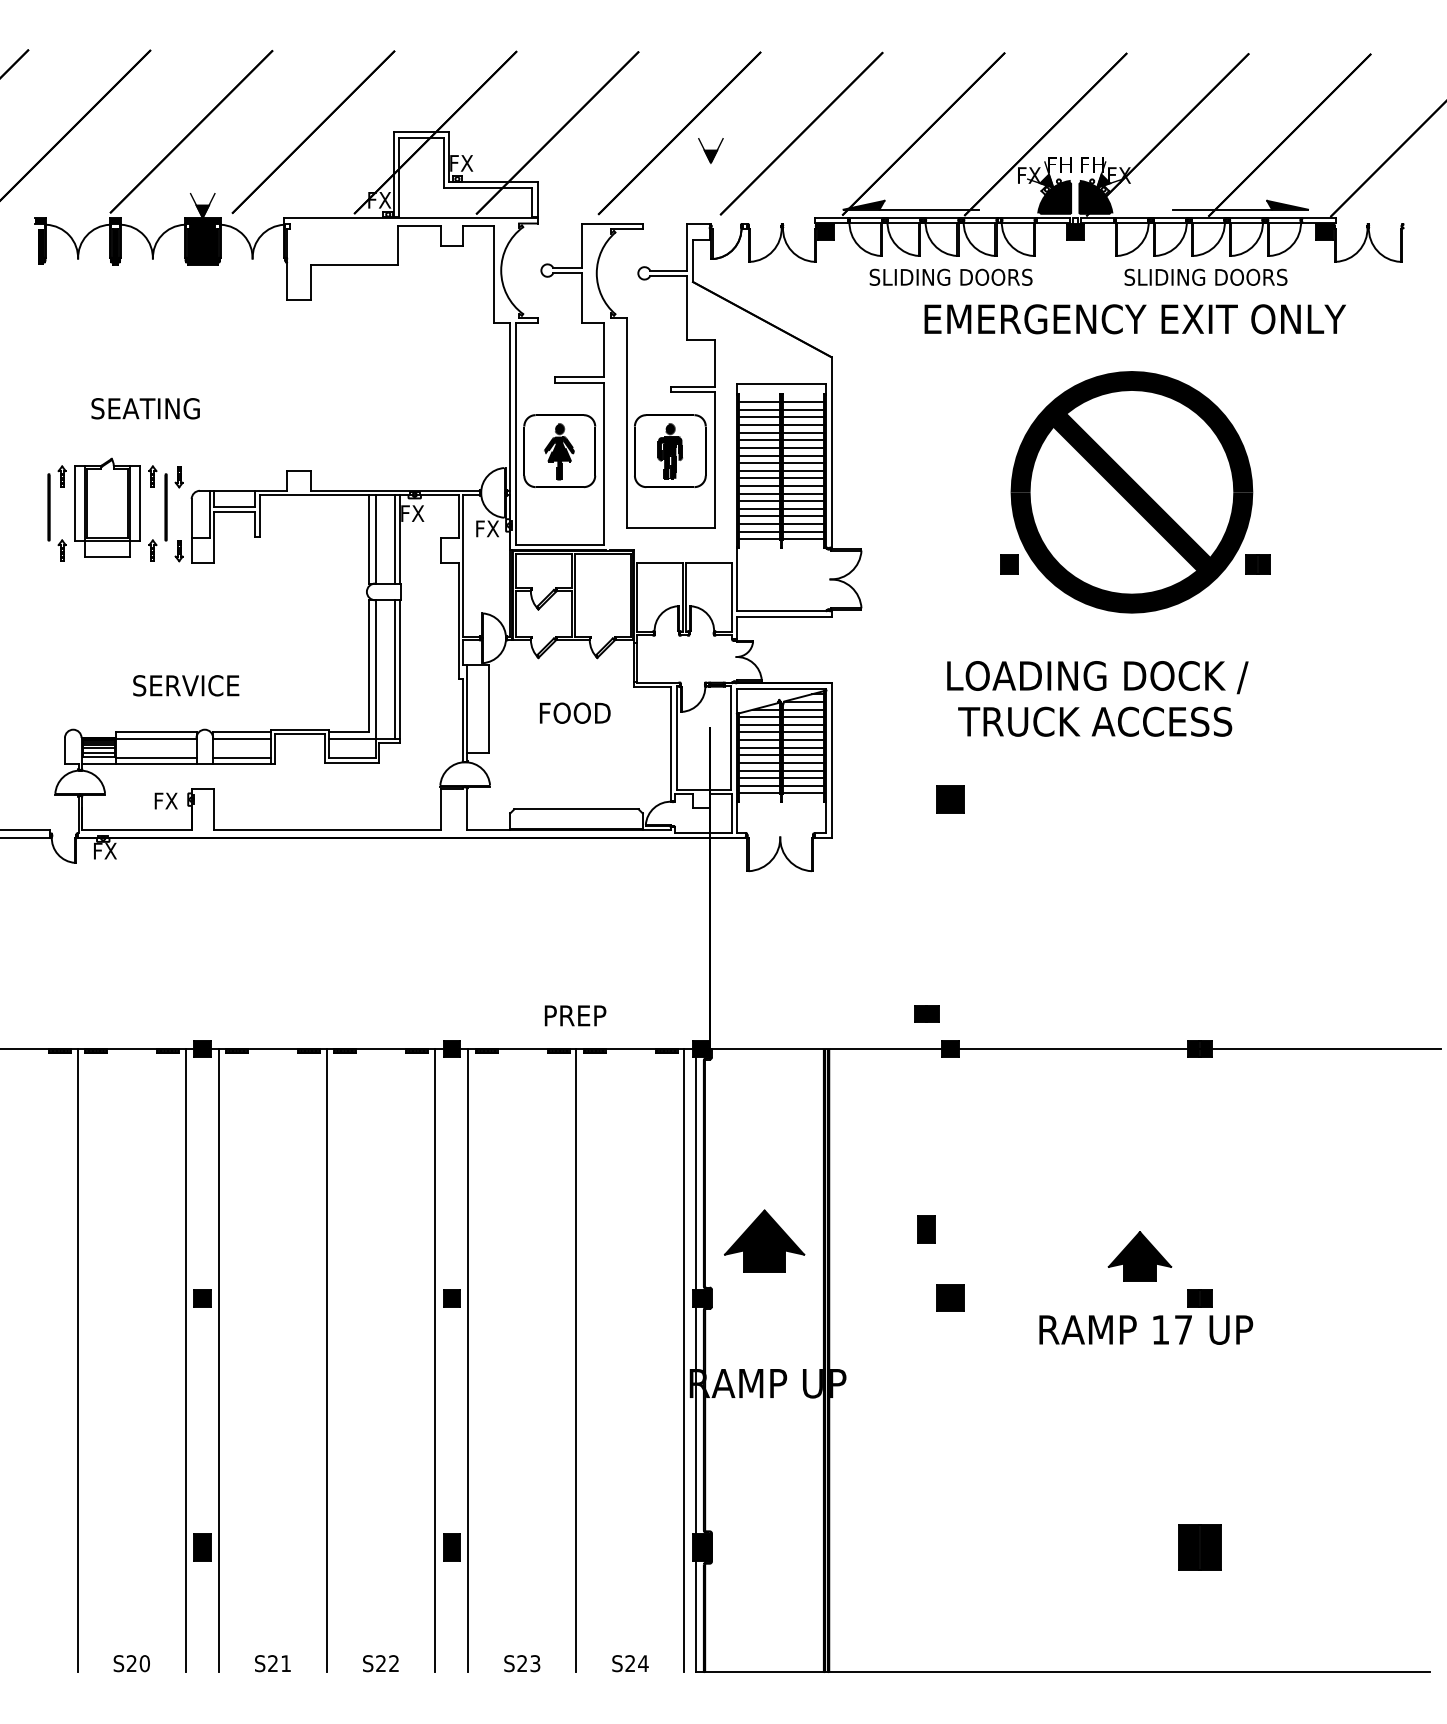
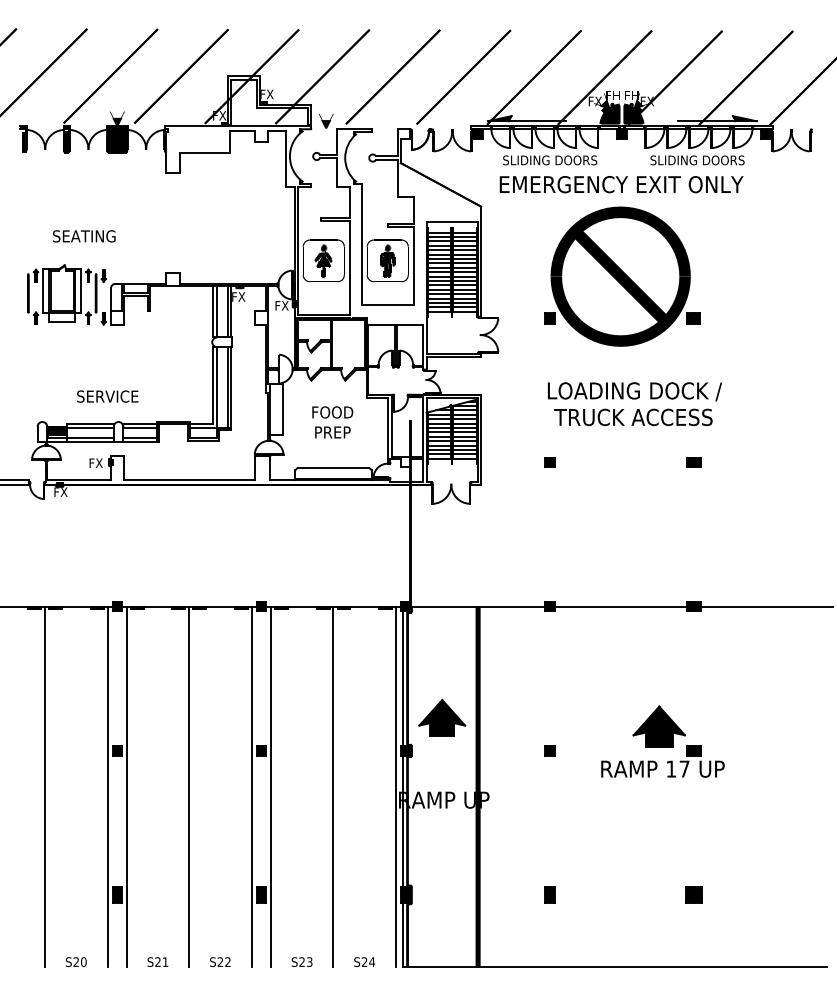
part: (711, 149) -> (326, 120), moved
text: (1135, 319) -> (621, 184), moved
part: (1135, 491) -> (622, 276), moved
part: (950, 799) -> (549, 462), size x0.62
part: (925, 1014) -> (693, 462), moved
text: (574, 1015) -> (332, 432), moved
part: (925, 1228) -> (549, 894), moved
part: (1140, 1256) -> (659, 726), size x1.43
part: (950, 1297) -> (549, 750), size x0.62
part: (1199, 1546) -> (693, 894), size x0.62

